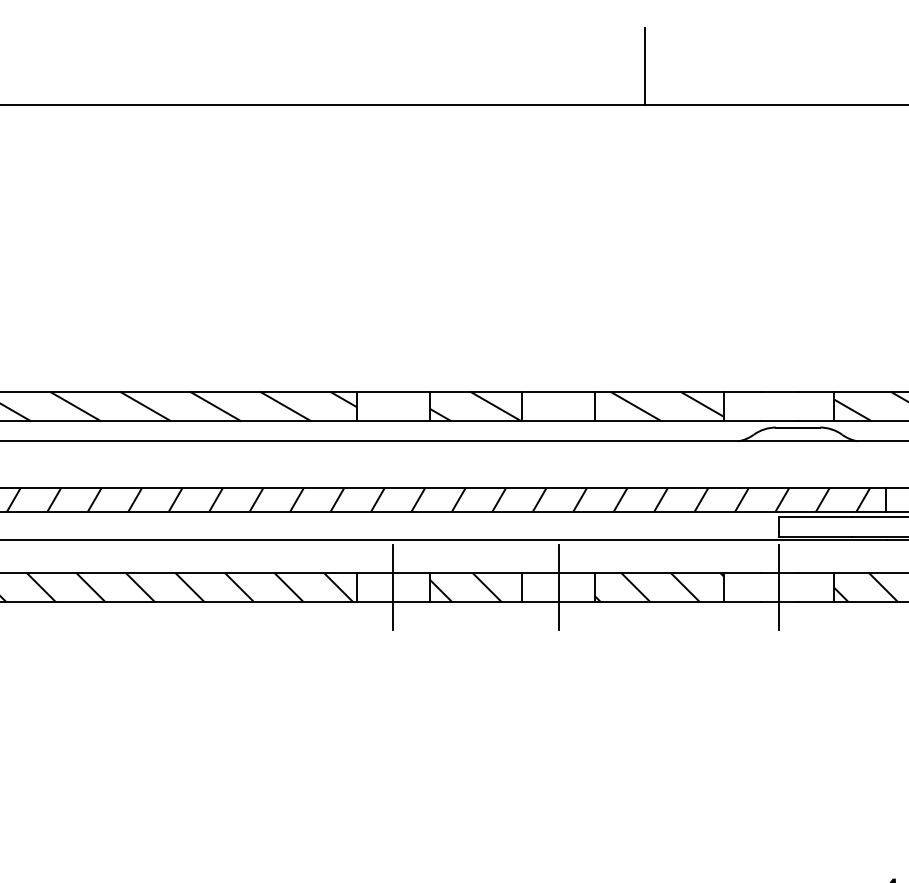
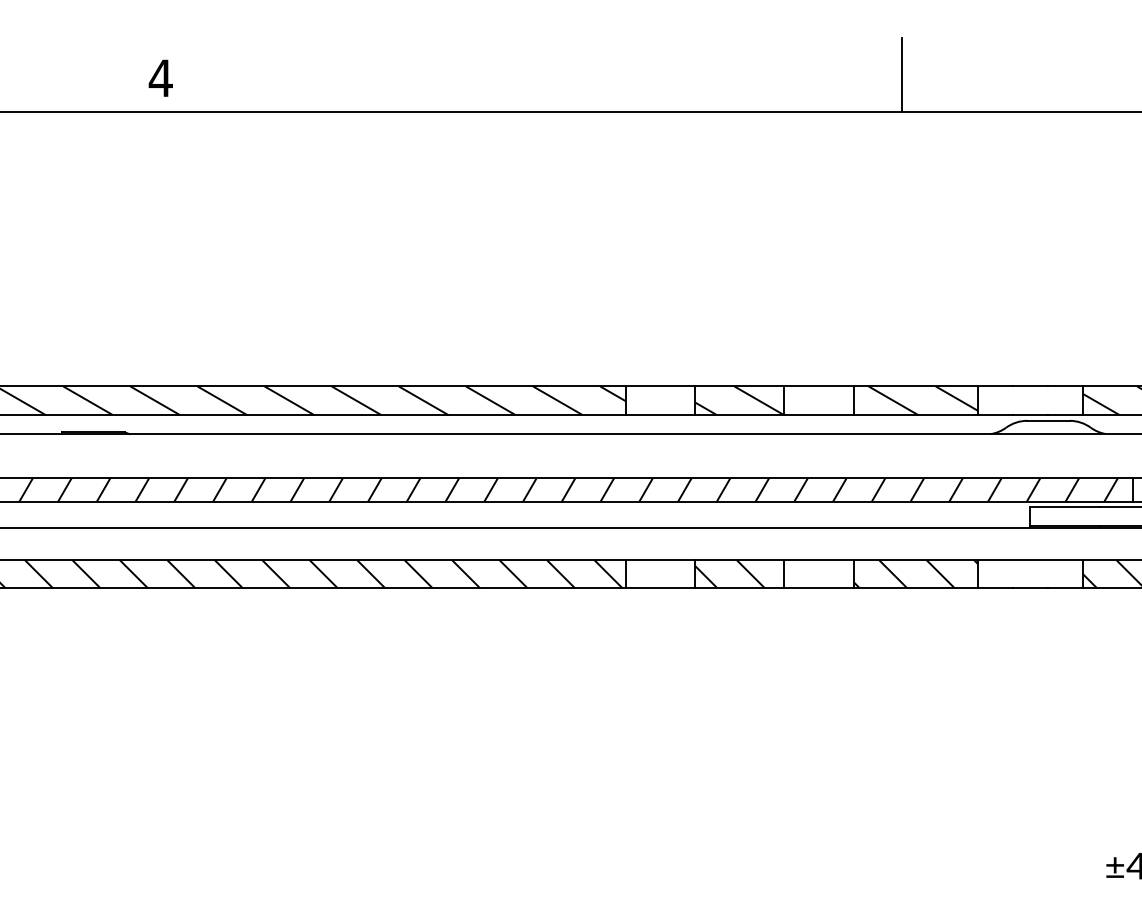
line: (393, 586) -> (660, 573), removed
line: (558, 586) -> (819, 573), removed
line: (779, 586) -> (1030, 573), removed

